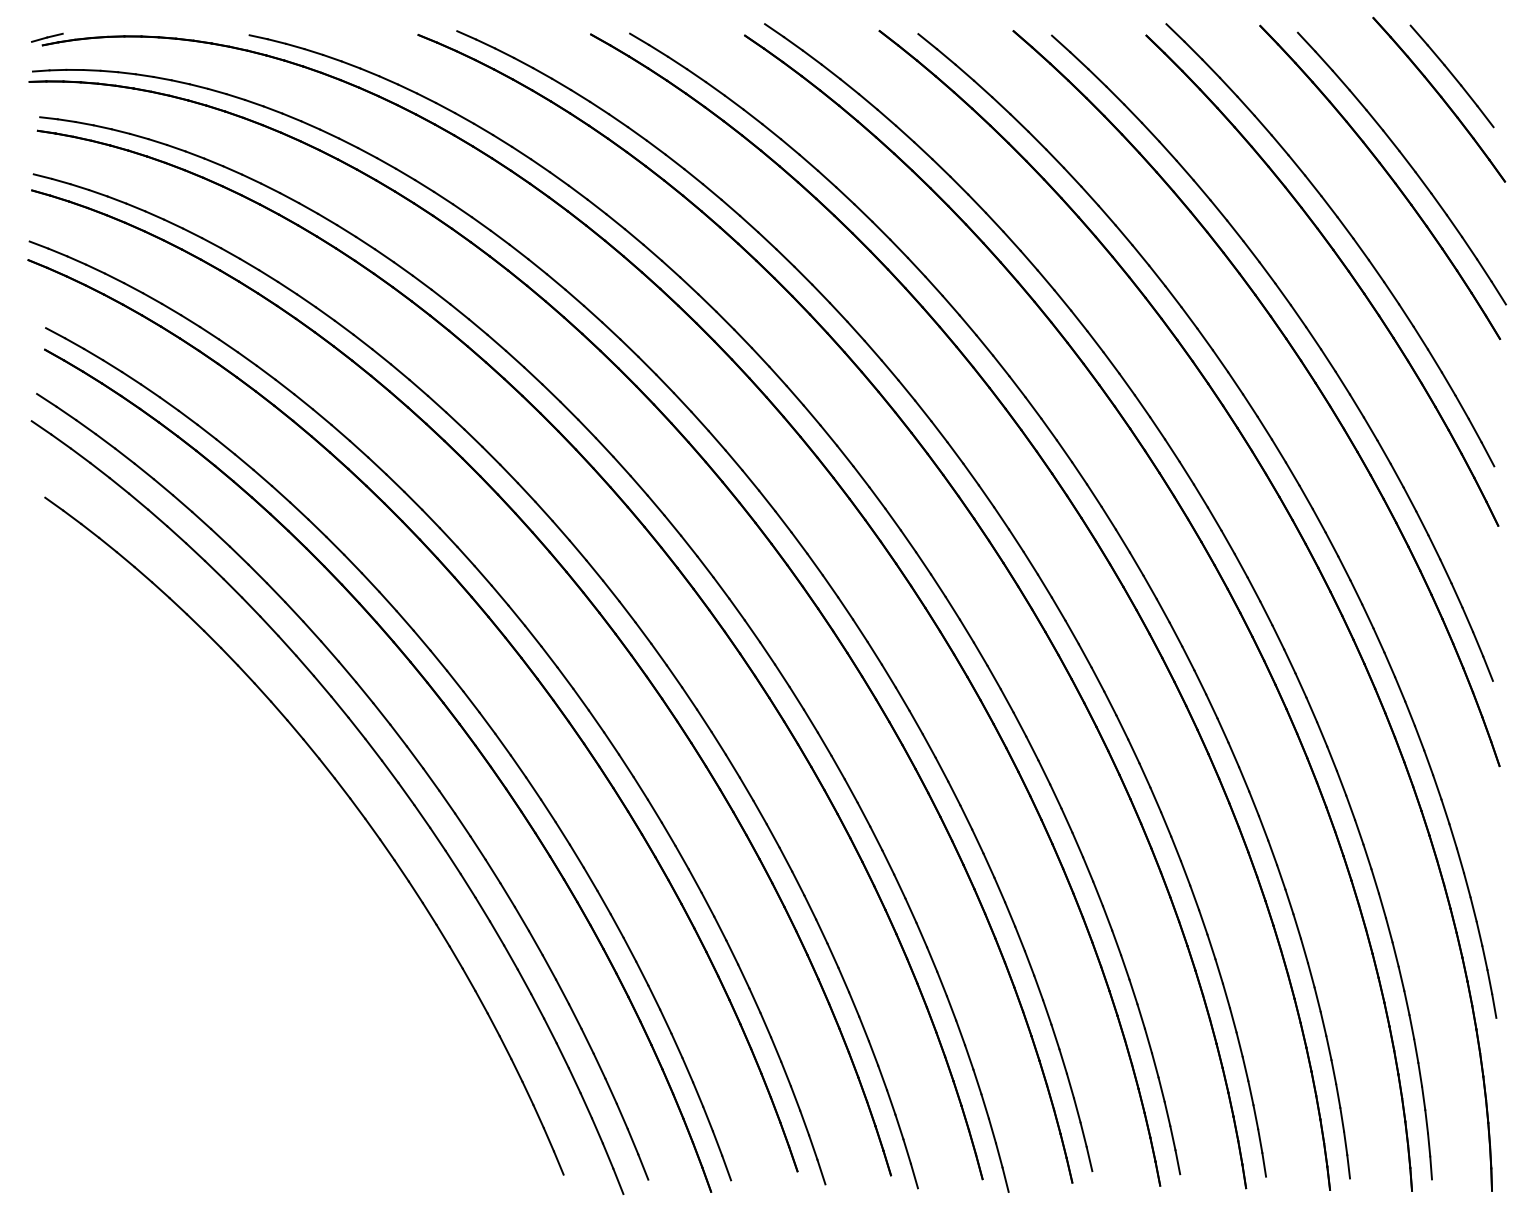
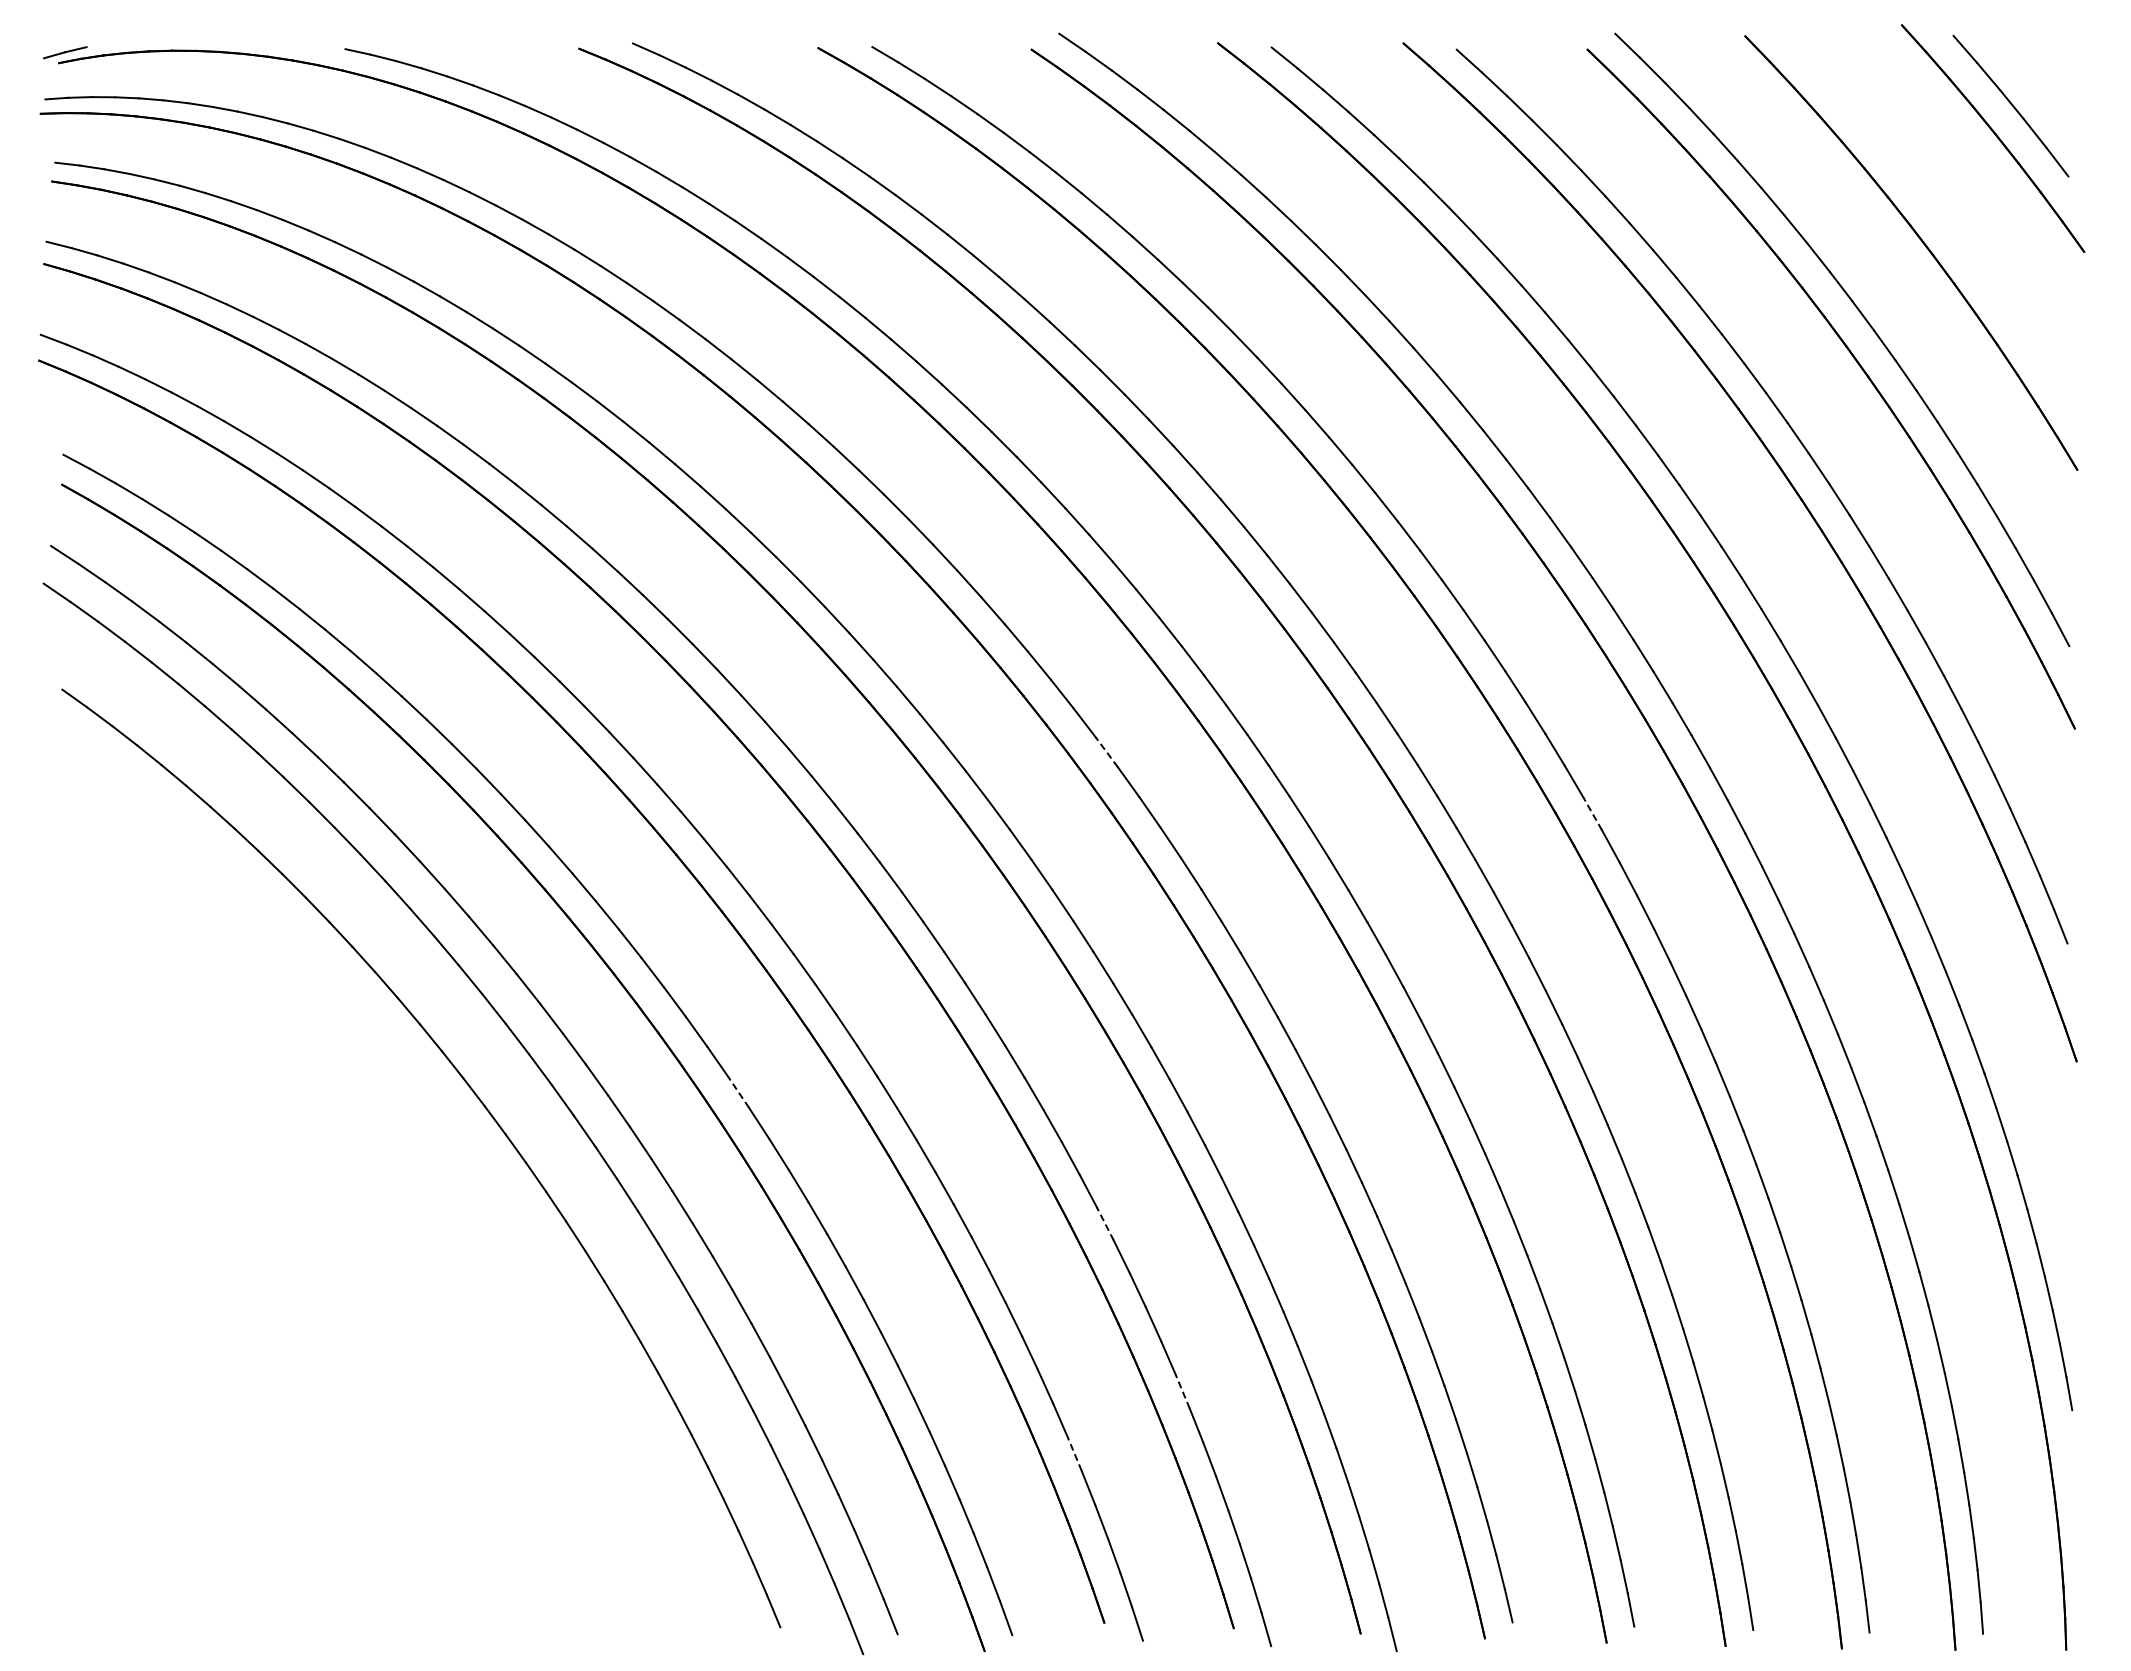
part: (1407, 163) -> (1949, 226), removed
line: (799, 543) -> (1106, 752), solid -> dashed
line: (1149, 587) -> (1592, 813), solid -> dashed
line: (533, 788) -> (738, 1092), solid -> dashed
line: (798, 883) -> (1105, 1224), solid -> dashed
line: (853, 1004) -> (1182, 1391), solid -> dashed
line: (775, 1049) -> (1074, 1453), solid -> dashed

